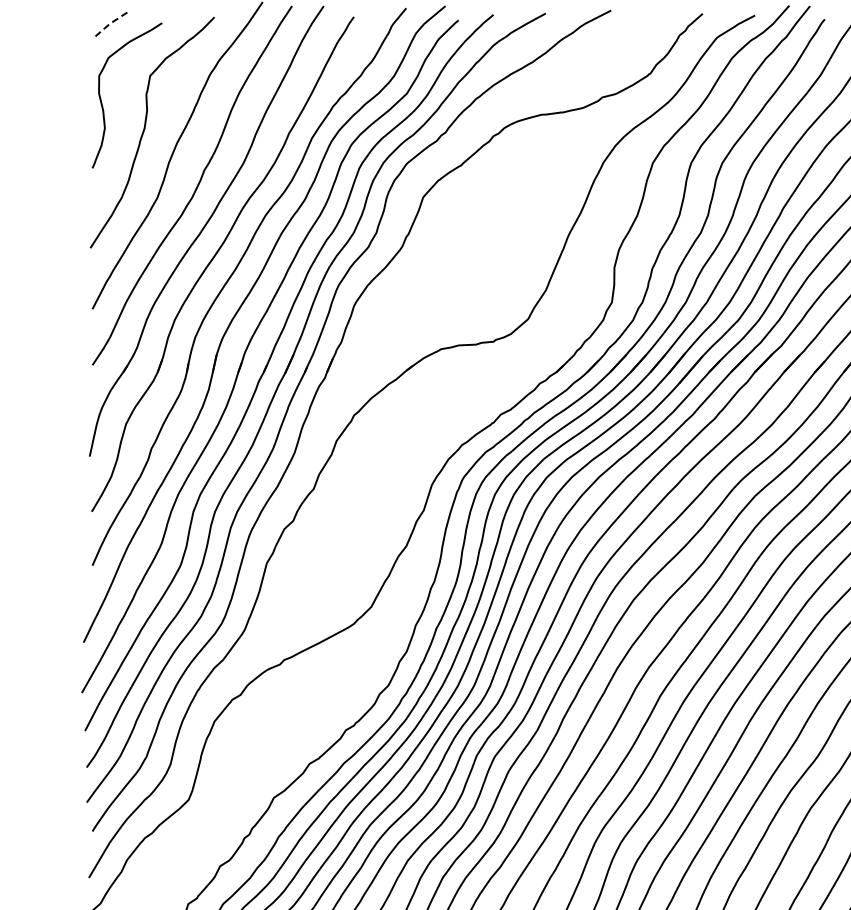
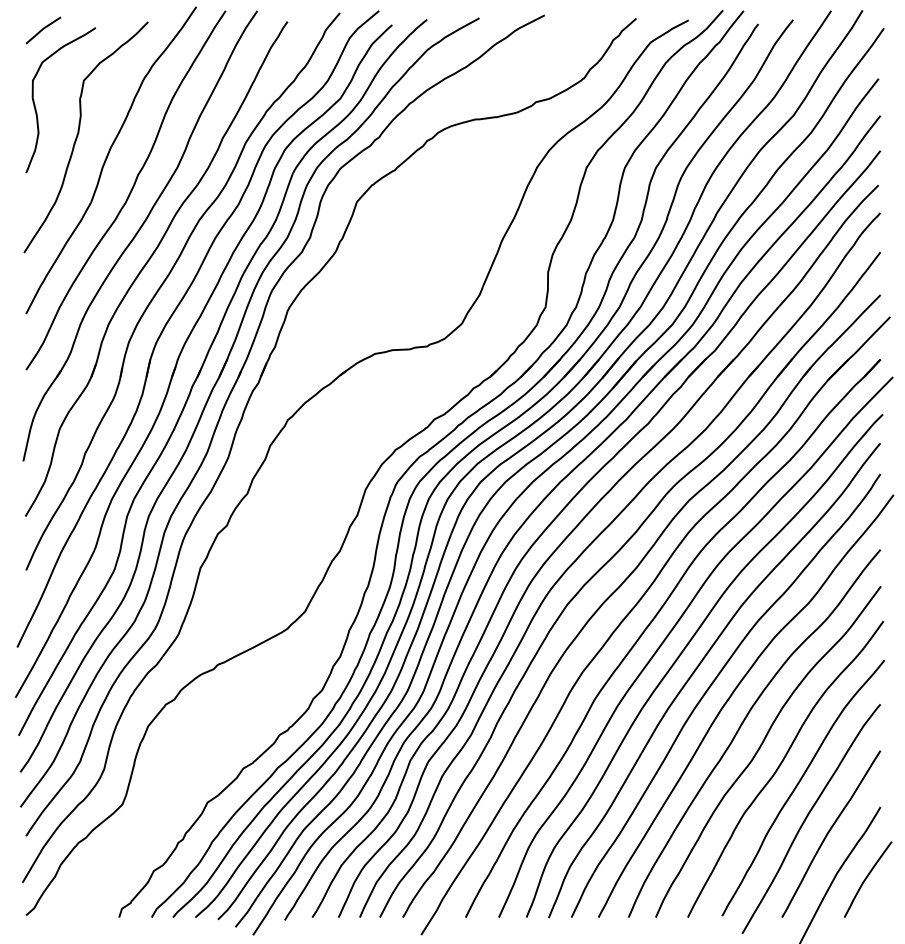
line: (108, 24) -> (42, 29), dashed -> solid

